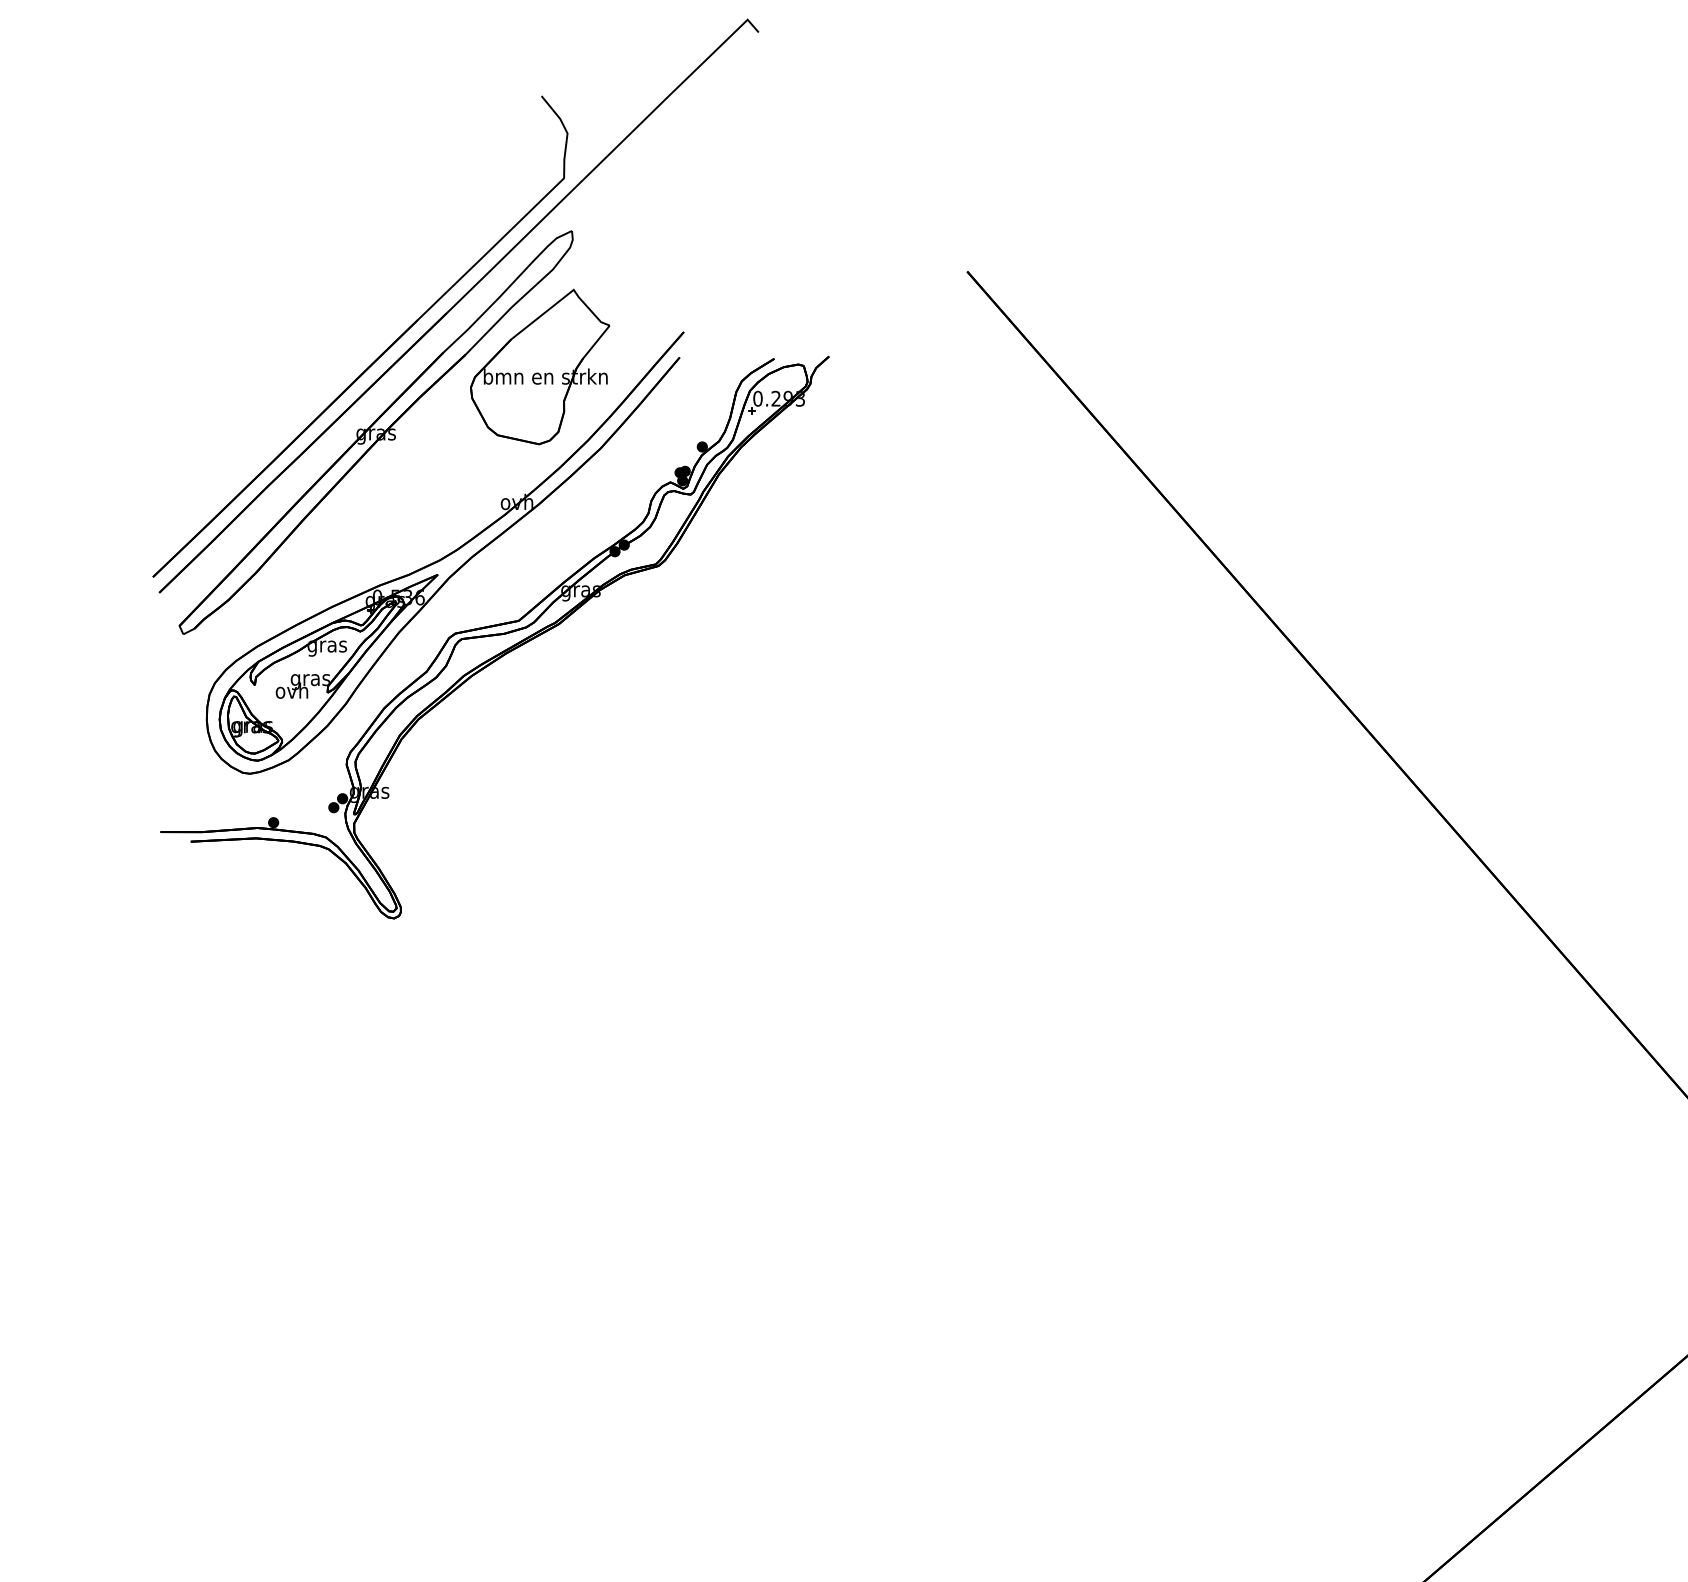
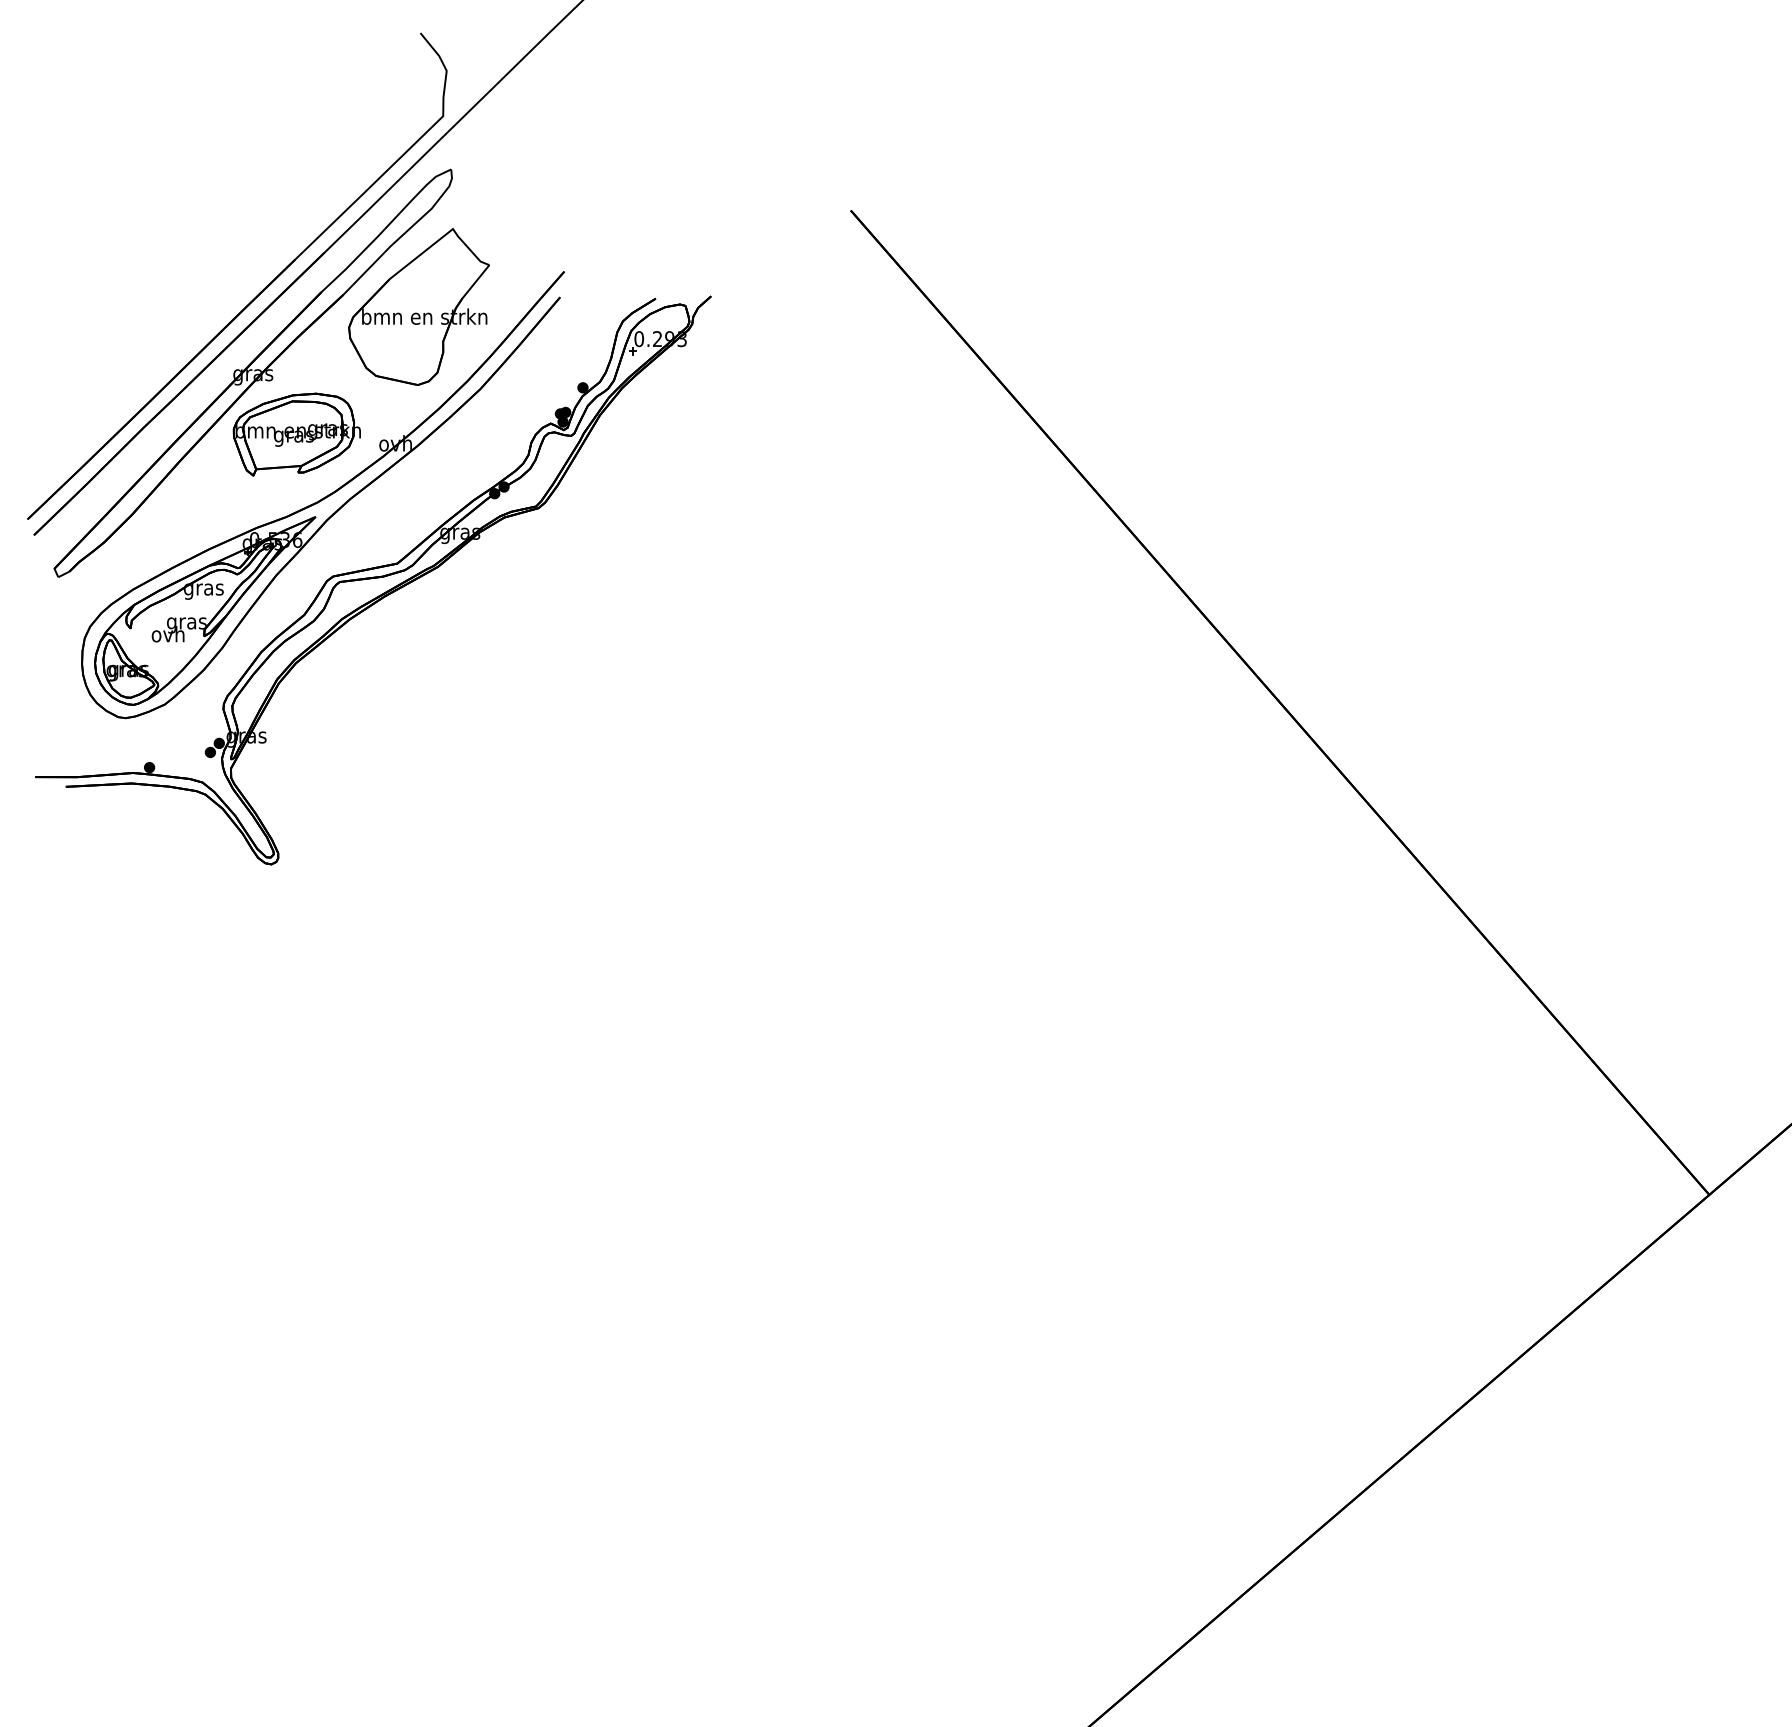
part: (418, 493) -> (296, 434), added

